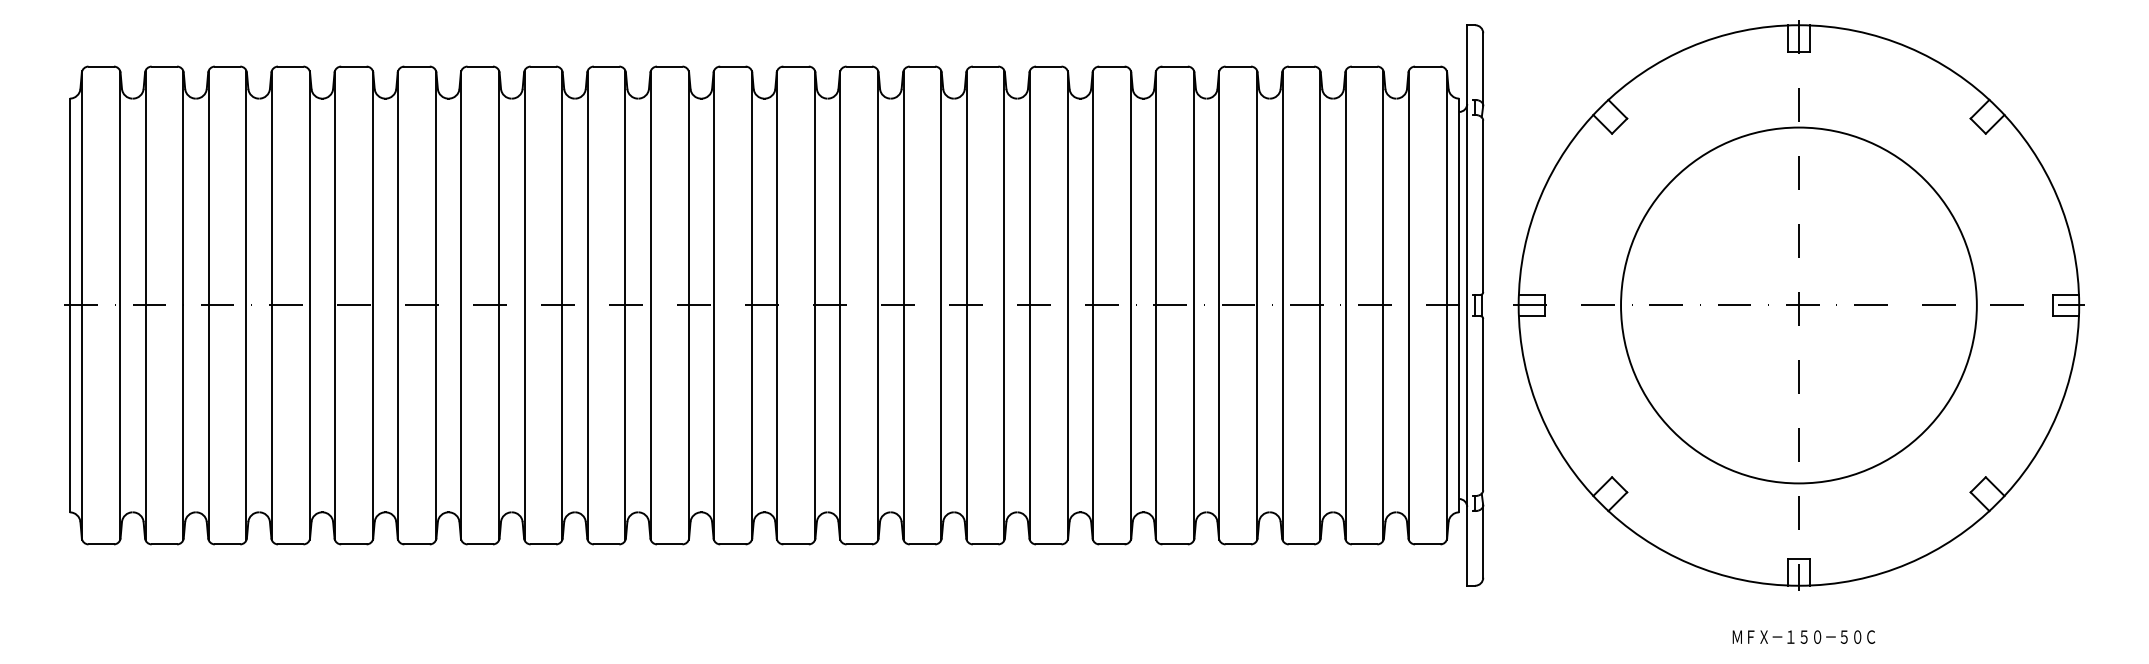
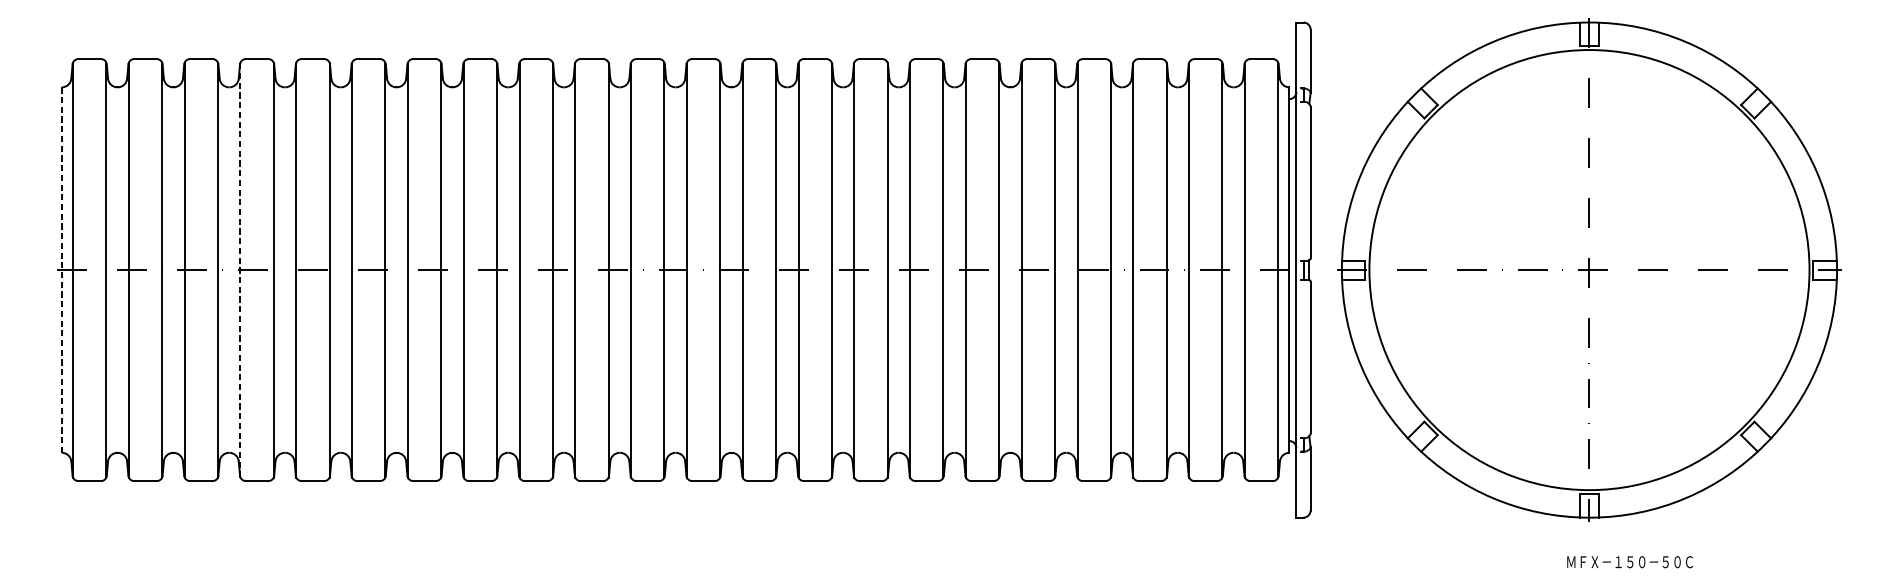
line: (69, 305) -> (61, 270), solid -> dashed
line: (271, 305) -> (240, 270), solid -> dashed
circle: (1798, 305) -> (1589, 270), size x1.4
text: (1803, 636) -> (1629, 561), moved

